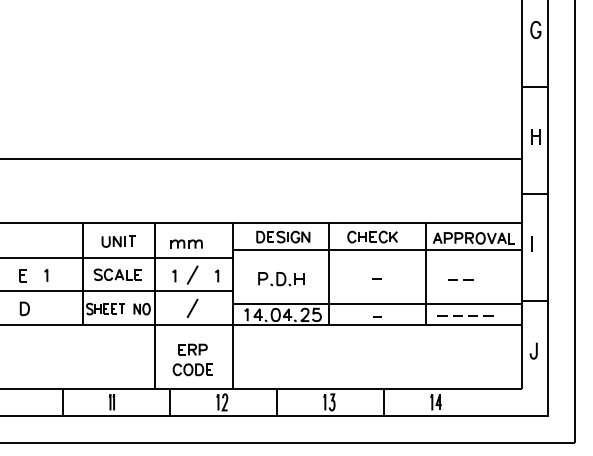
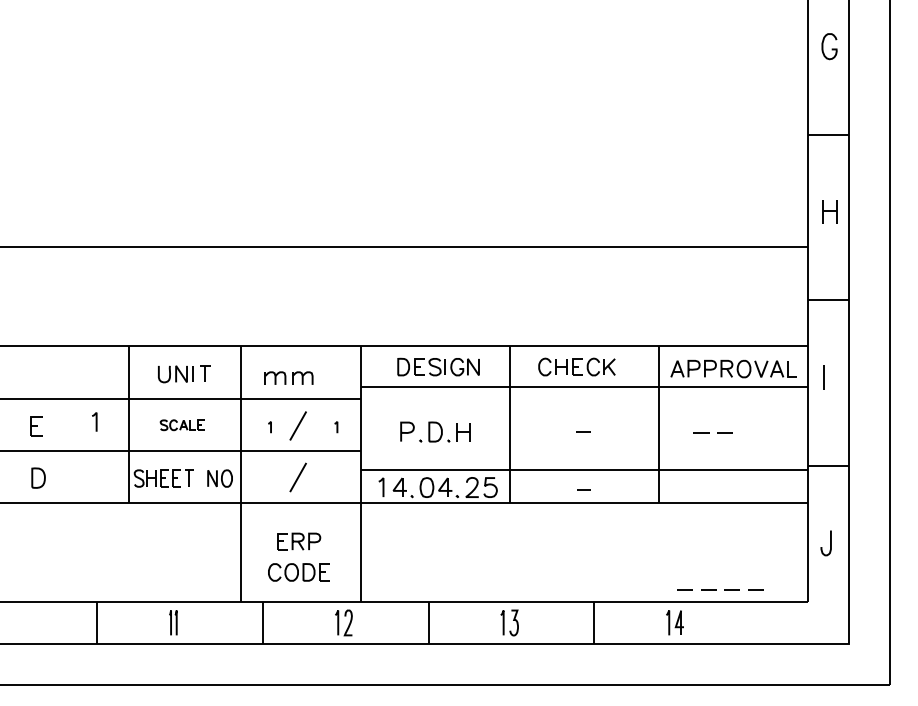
part: (117, 274) -> (181, 424), size x0.6
part: (46, 275) -> (95, 421), moved
part: (174, 275) -> (270, 426), size x0.6
part: (217, 275) -> (336, 426), size x0.6
line: (462, 315) -> (715, 589), moved

